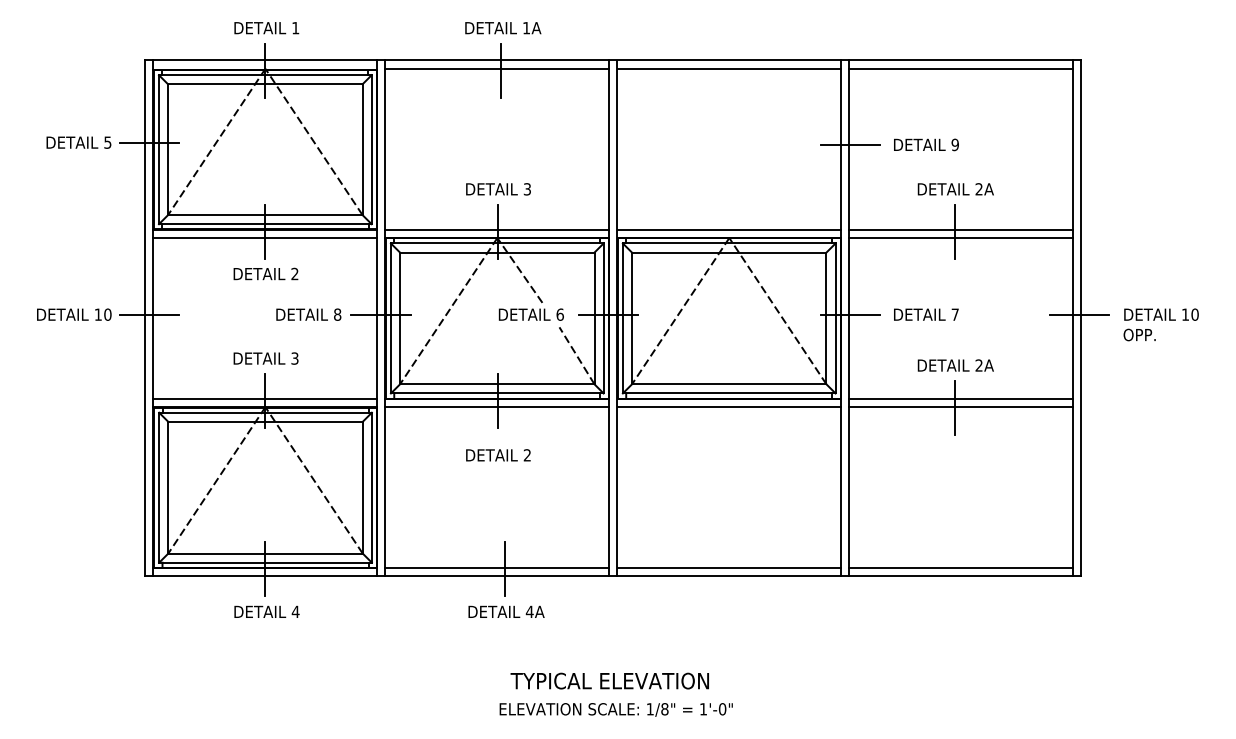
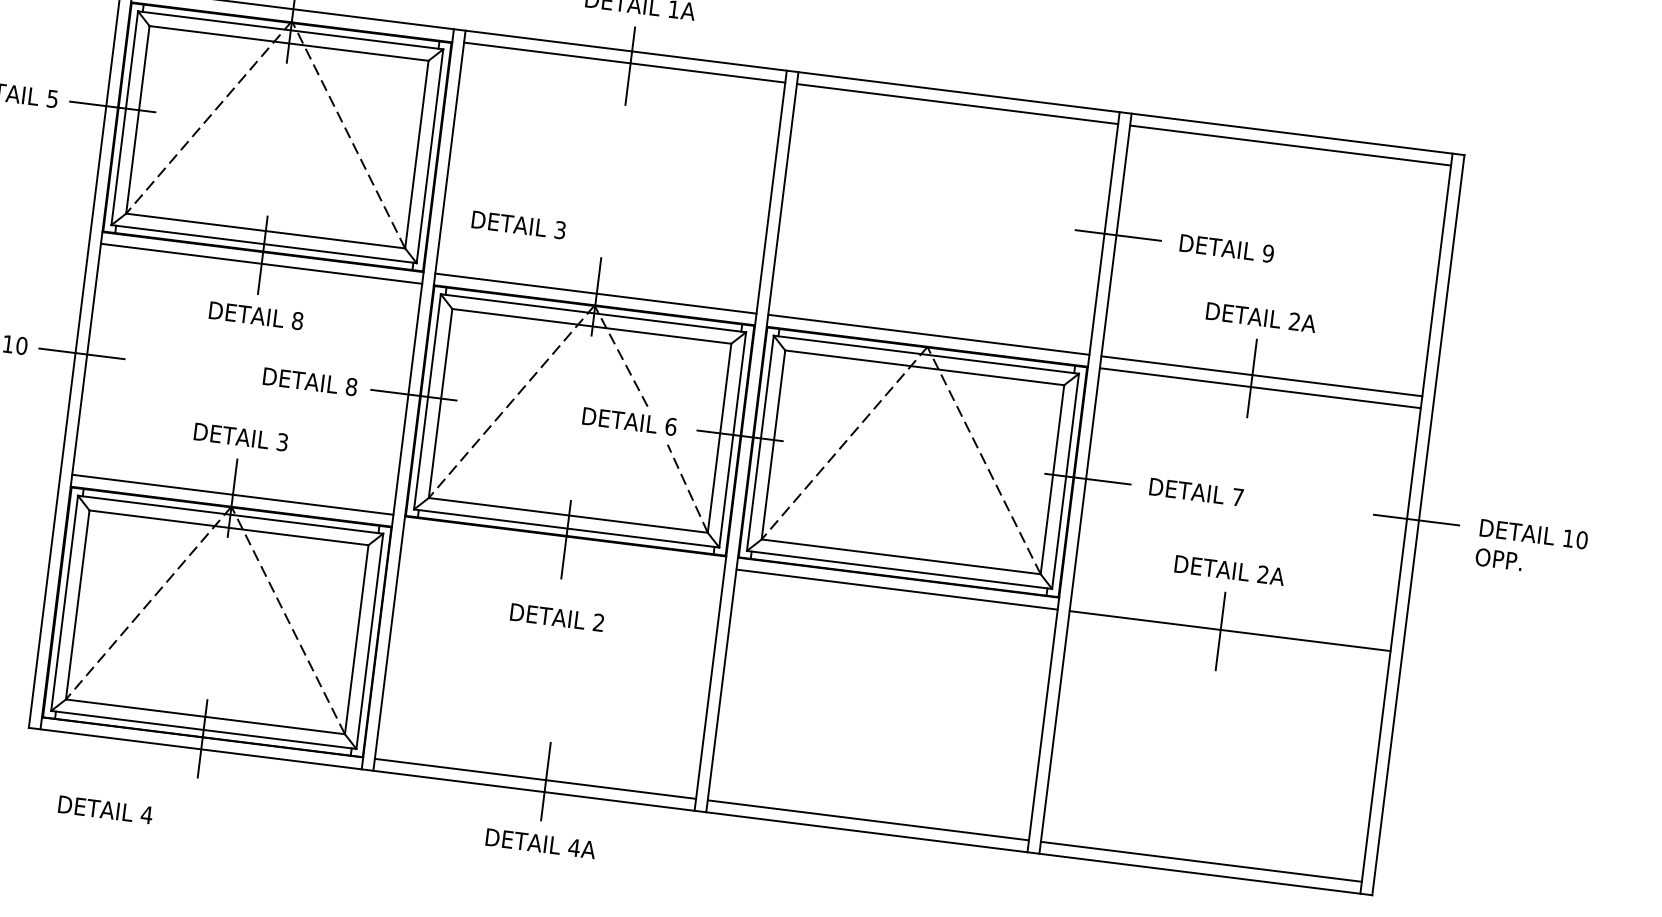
text: (498, 189) -> (518, 225), moved
text: (294, 273) -> (297, 320), 2 -> 8
line: (961, 398) -> (1231, 618), removed
line: (497, 407) -> (564, 548), removed
text: (266, 611) -> (105, 809), moved

